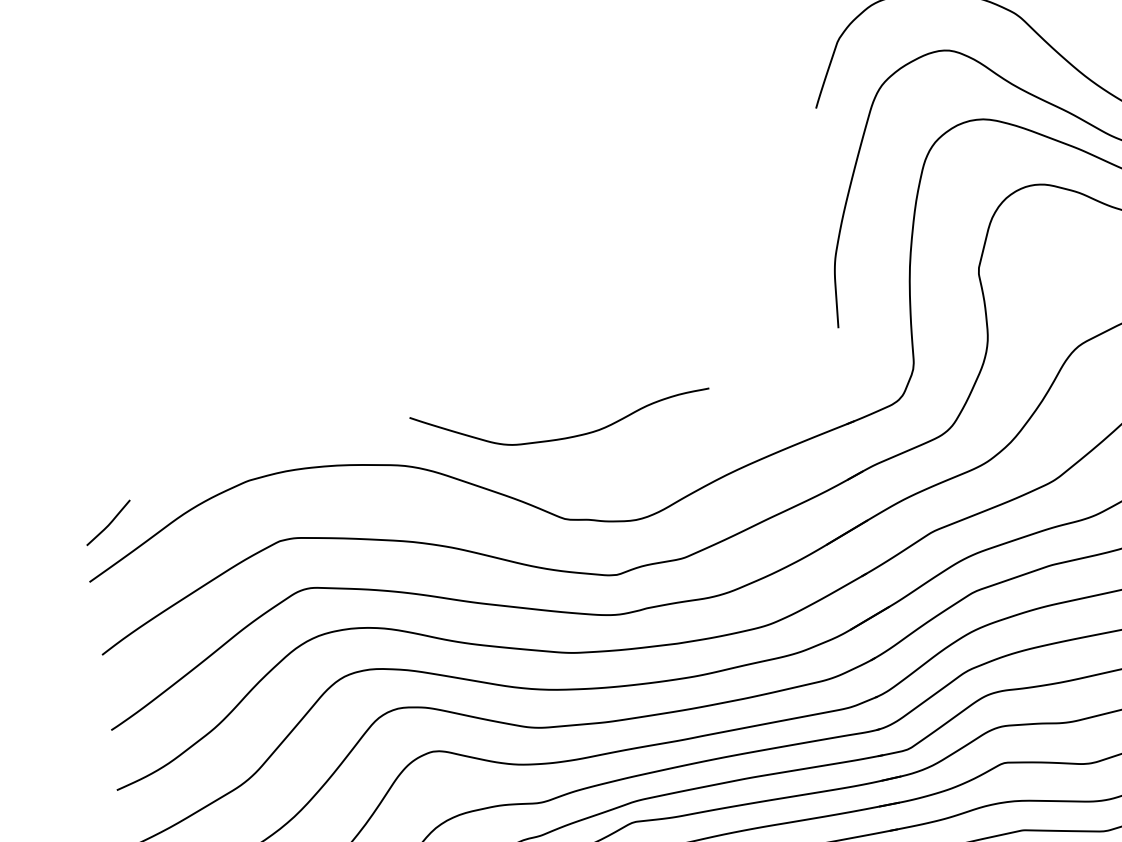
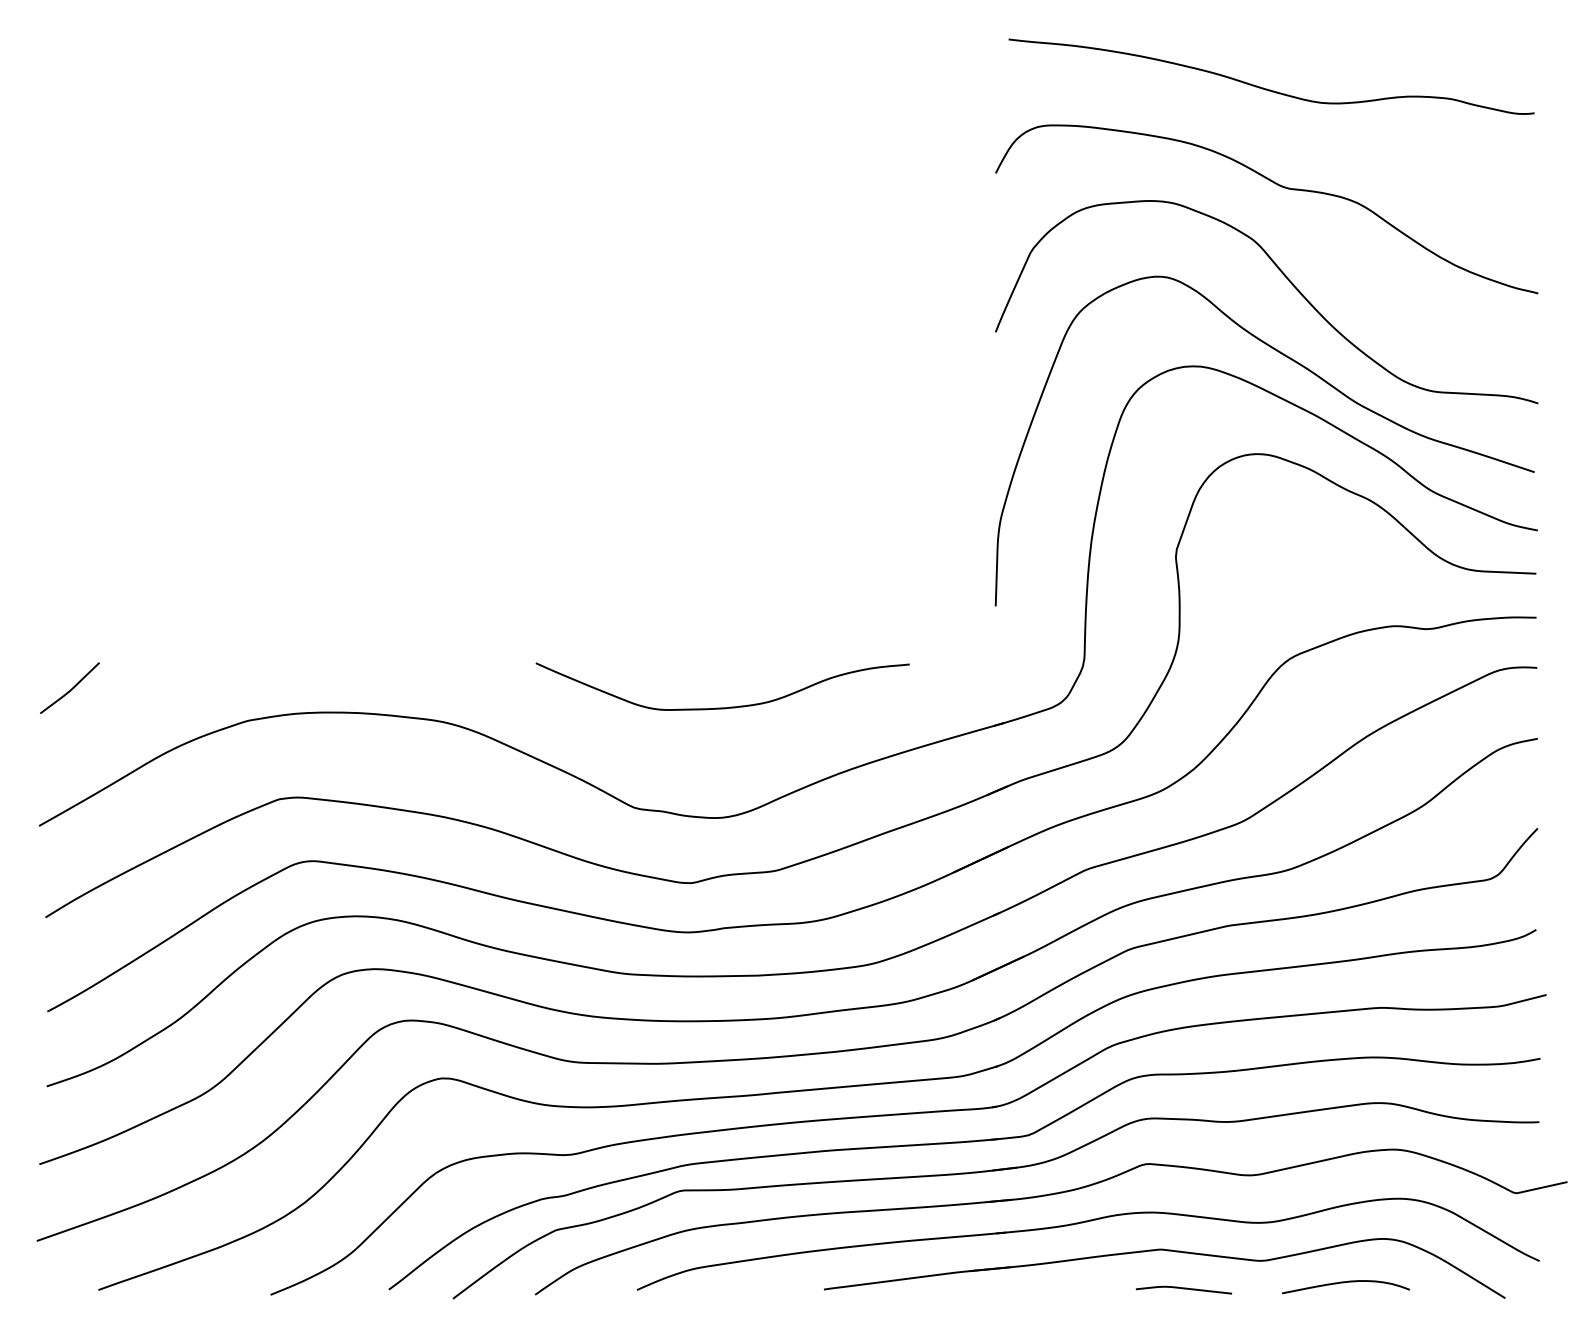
curve: (562, 438) -> (722, 707), moved
curve: (109, 523) -> (71, 688), moved

